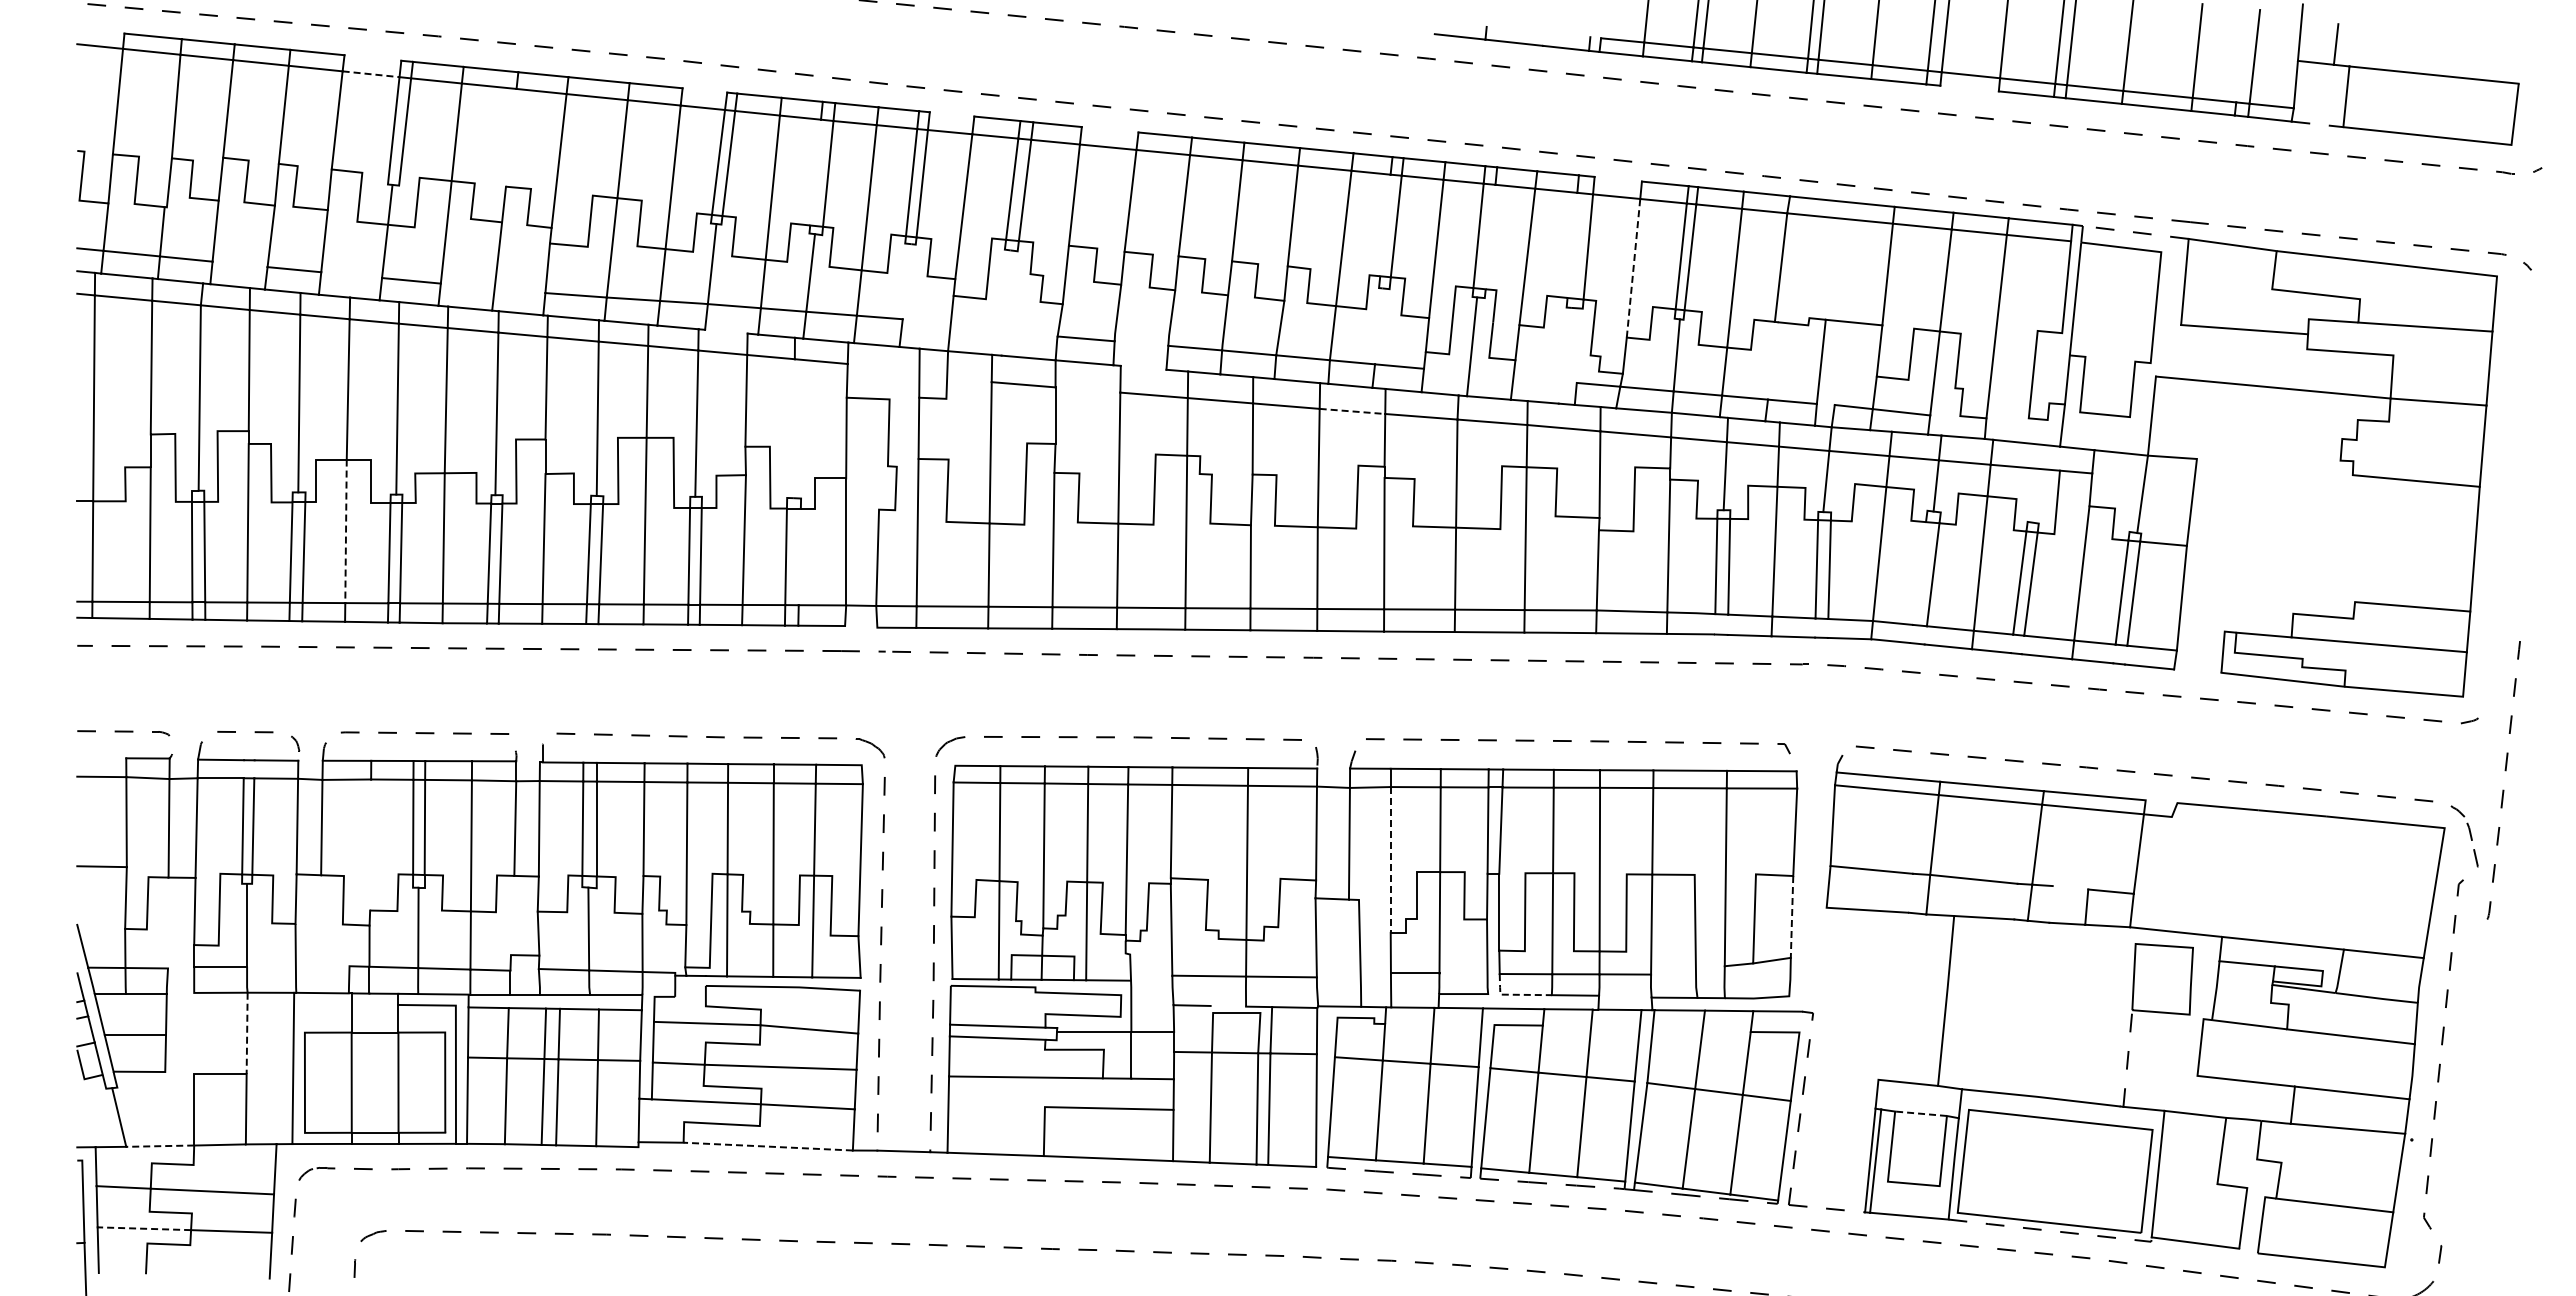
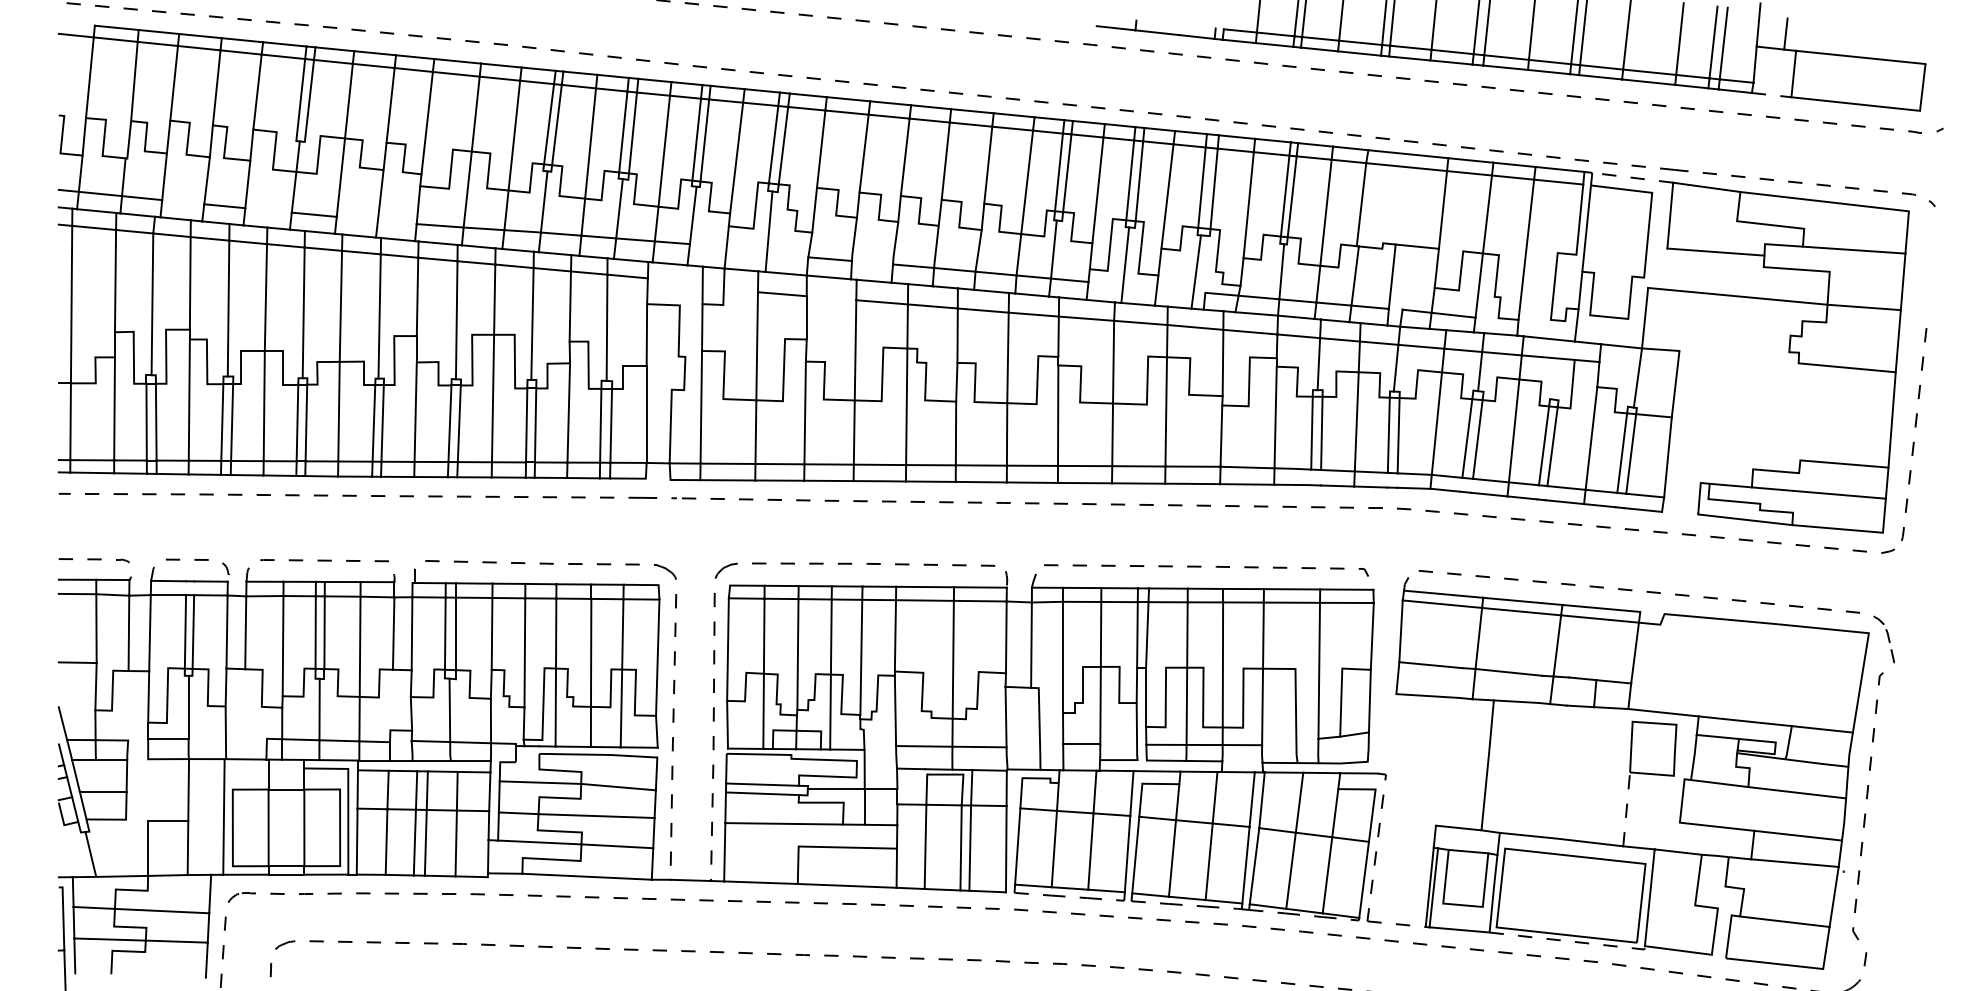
line: (2241, 55) -> (1713, 42), added
line: (372, 57) -> (284, 44), added
line: (371, 74) -> (283, 57), dashed -> solid
line: (1969, 88) -> (1505, 67), added
line: (704, 90) -> (538, 69), added
line: (951, 114) -> (727, 87), added
line: (1109, 129) -> (848, 99), added
line: (511, 137) -> (390, 105), added
line: (815, 172) -> (623, 131), added
line: (1617, 178) -> (1236, 136), added
line: (1385, 225) -> (1059, 172), added
line: (1490, 236) -> (1139, 180), added
line: (1572, 244) -> (1202, 186), added
line: (1633, 268) -> (1248, 205), dashed -> solid
line: (906, 281) -> (692, 215), added
line: (1005, 302) -> (768, 231), added
line: (1378, 326) -> (1053, 249), added
line: (726, 331) -> (555, 253), added
line: (1564, 355) -> (1195, 271), added
line: (1772, 360) -> (1354, 275), added
line: (1143, 367) -> (874, 281), added
line: (1352, 411) -> (1033, 314), dashed -> solid
line: (793, 428) -> (606, 327), added
line: (346, 531) -> (264, 406), dashed -> solid
line: (799, 556) -> (610, 425), added
line: (1919, 573) -> (1467, 438), added
line: (101, 758) -> (77, 579), added
curve: (2503, 789) -> (1913, 441), moved
line: (370, 844) -> (282, 645), added
line: (1390, 859) -> (1062, 657), dashed -> solid
line: (2070, 887) -> (1582, 678), added
line: (1792, 916) -> (1370, 700), dashed -> solid
line: (1514, 994) -> (1157, 760), dashed -> solid
line: (1228, 1005) -> (939, 768), added
line: (247, 1033) -> (188, 790), dashed -> solid
line: (1921, 1113) -> (1468, 851), dashed -> solid
line: (160, 1146) -> (122, 876), dashed -> solid
line: (768, 1146) -> (587, 876), dashed -> solid
line: (144, 1228) -> (110, 939), dashed -> solid

